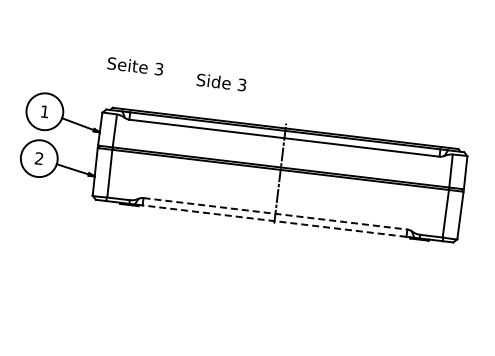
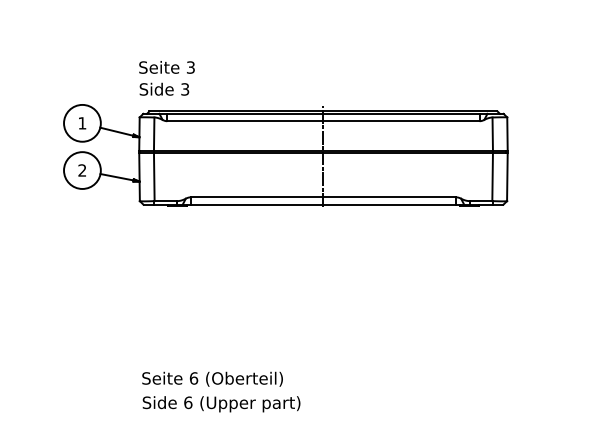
text: (221, 81) -> (164, 88), moved
line: (275, 213) -> (323, 197), dashed -> solid
line: (274, 220) -> (323, 204), dashed -> solid

